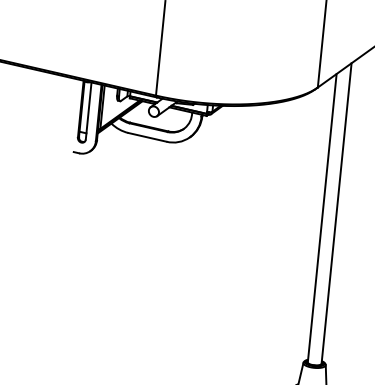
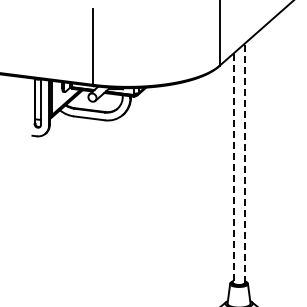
line: (336, 213) -> (244, 163), solid -> dashed
line: (322, 218) -> (233, 168), solid -> dashed

